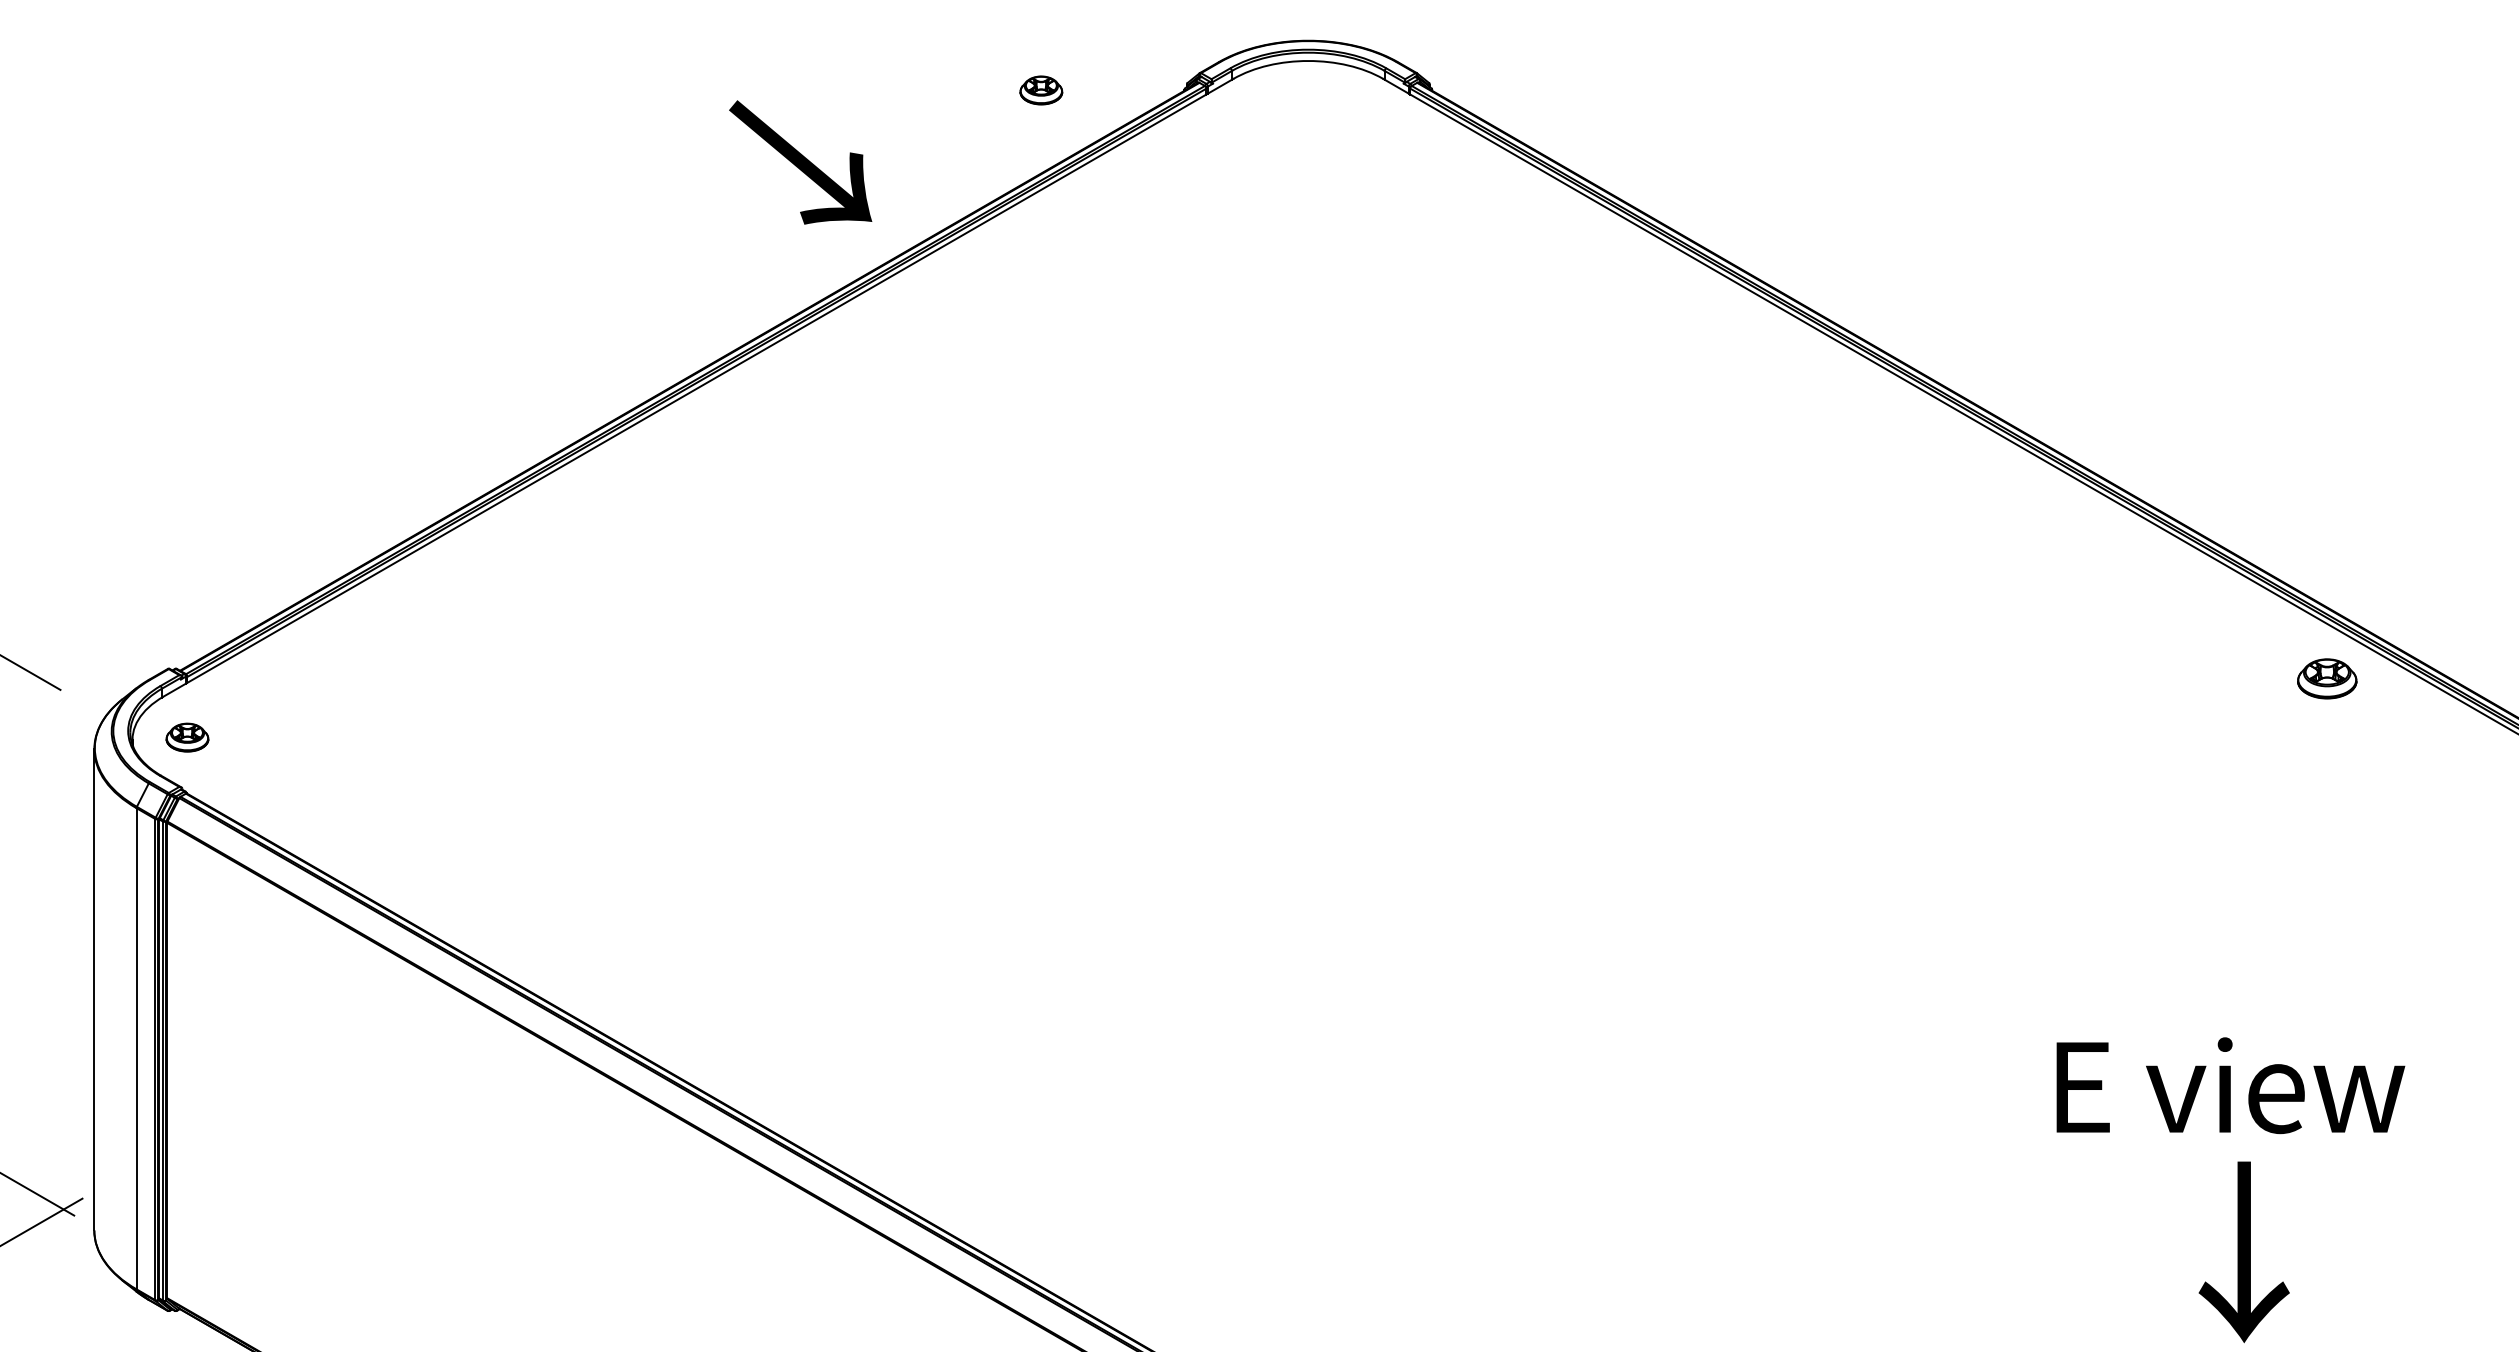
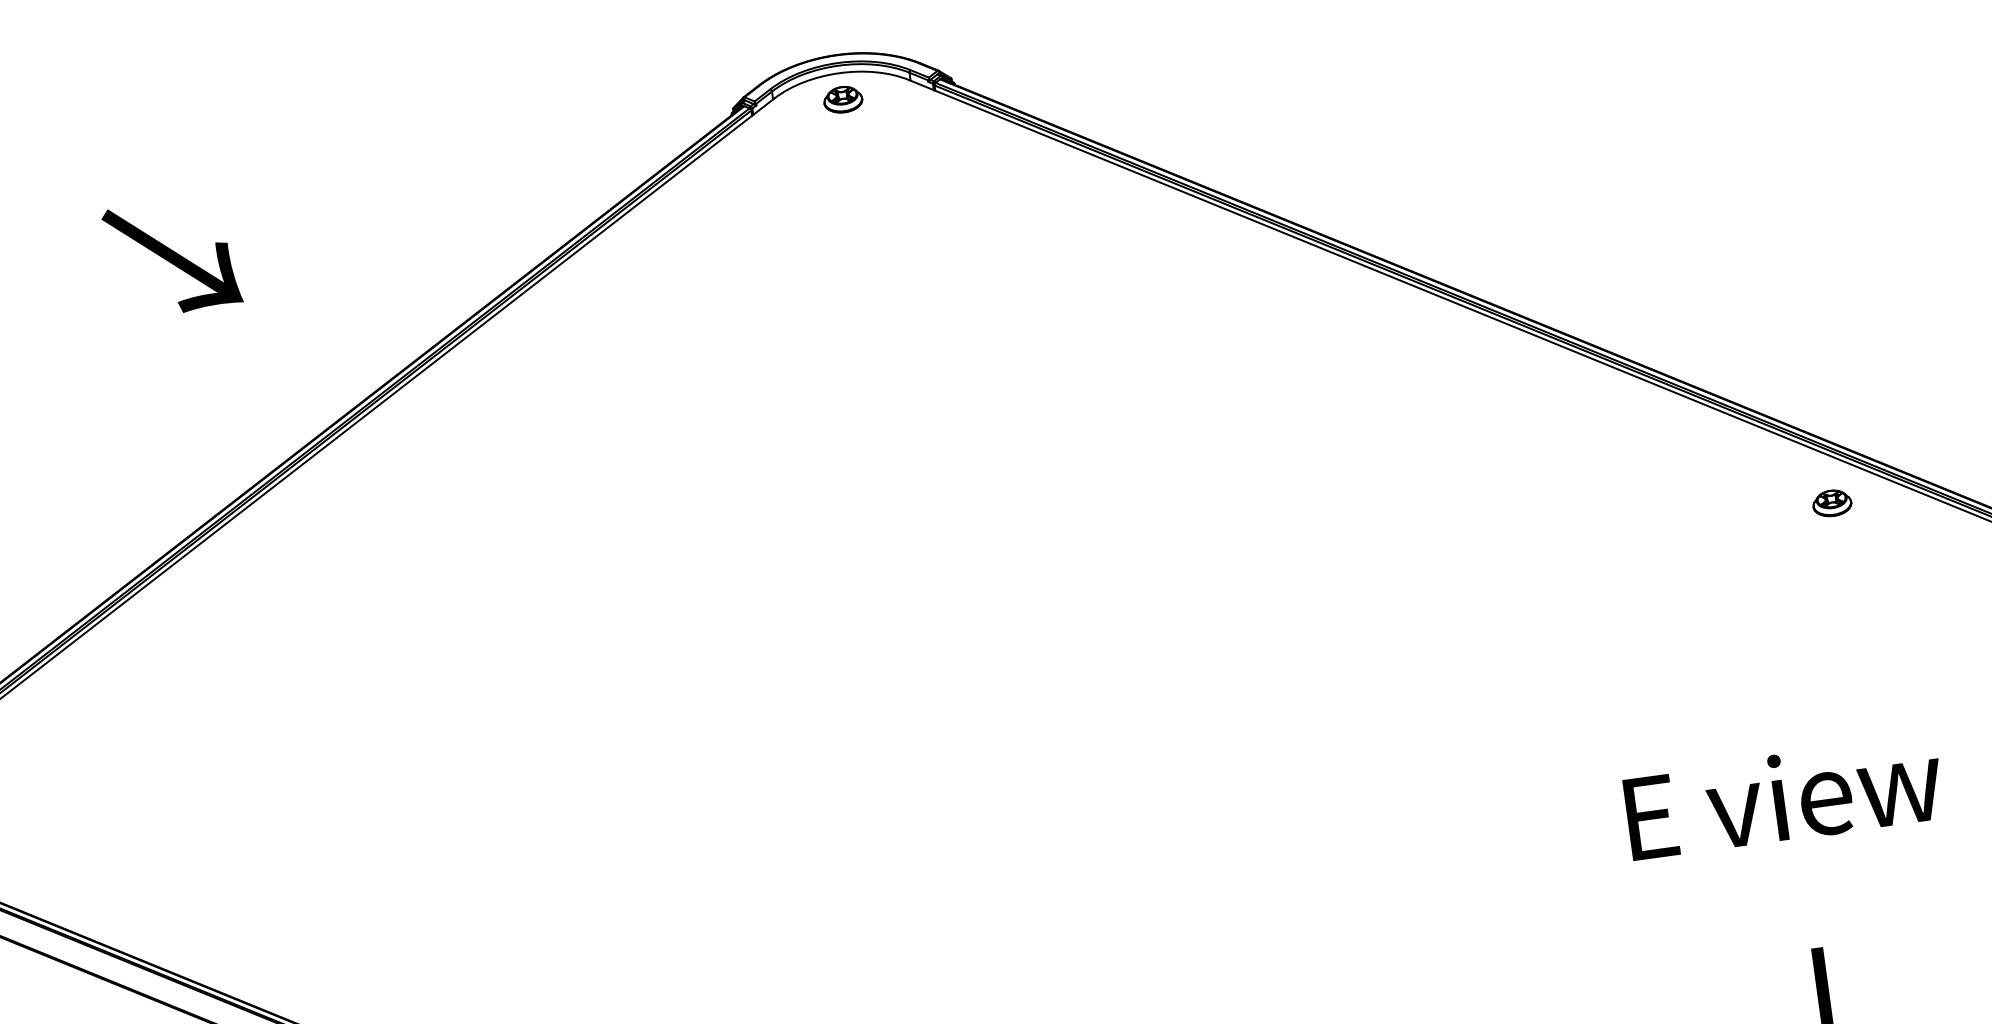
part: (1041, 90) -> (843, 99), moved
text: (800, 162) -> (172, 257), moved
part: (2327, 678) -> (1832, 503), size x0.71
text: (2230, 1085) -> (1783, 797), moved

